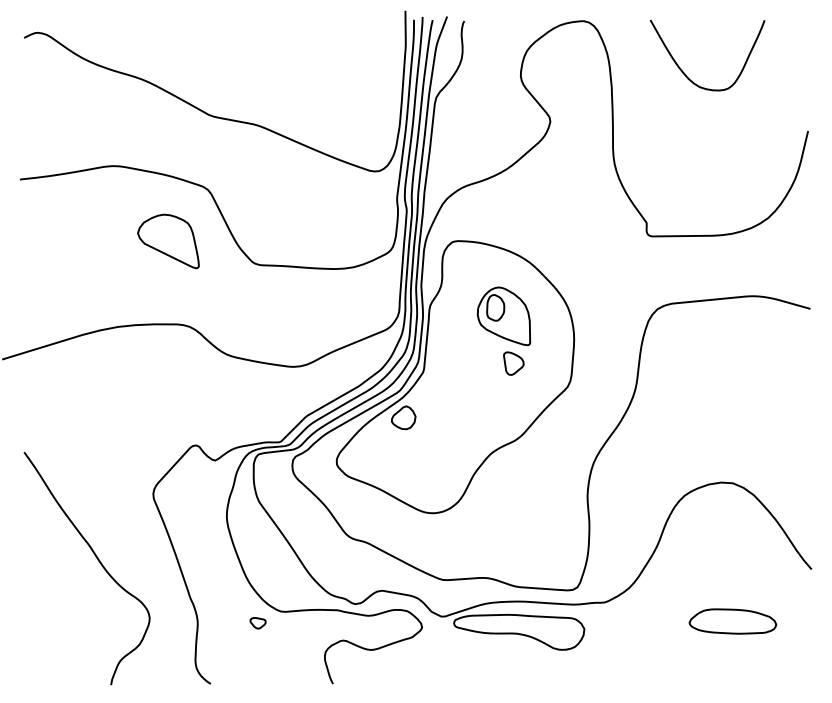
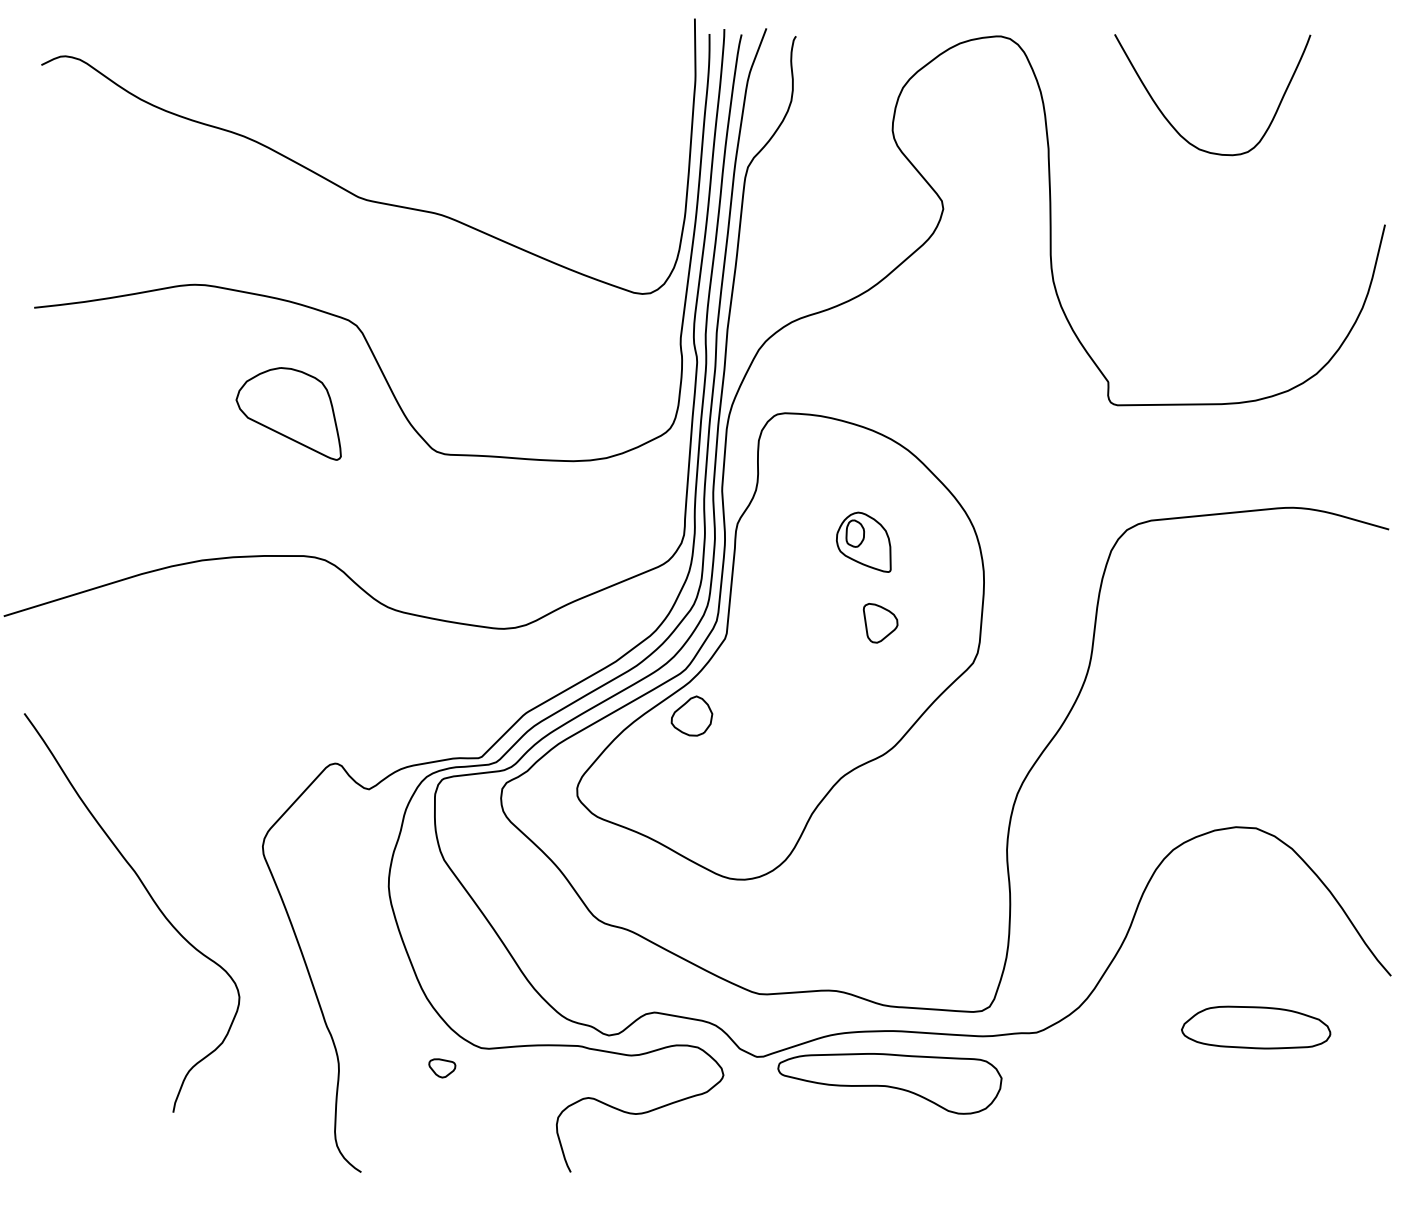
part: (503, 316) -> (862, 542), size x0.6
curve: (97, 560) -> (149, 899), moved
part: (732, 621) -> (1255, 1027), moved

